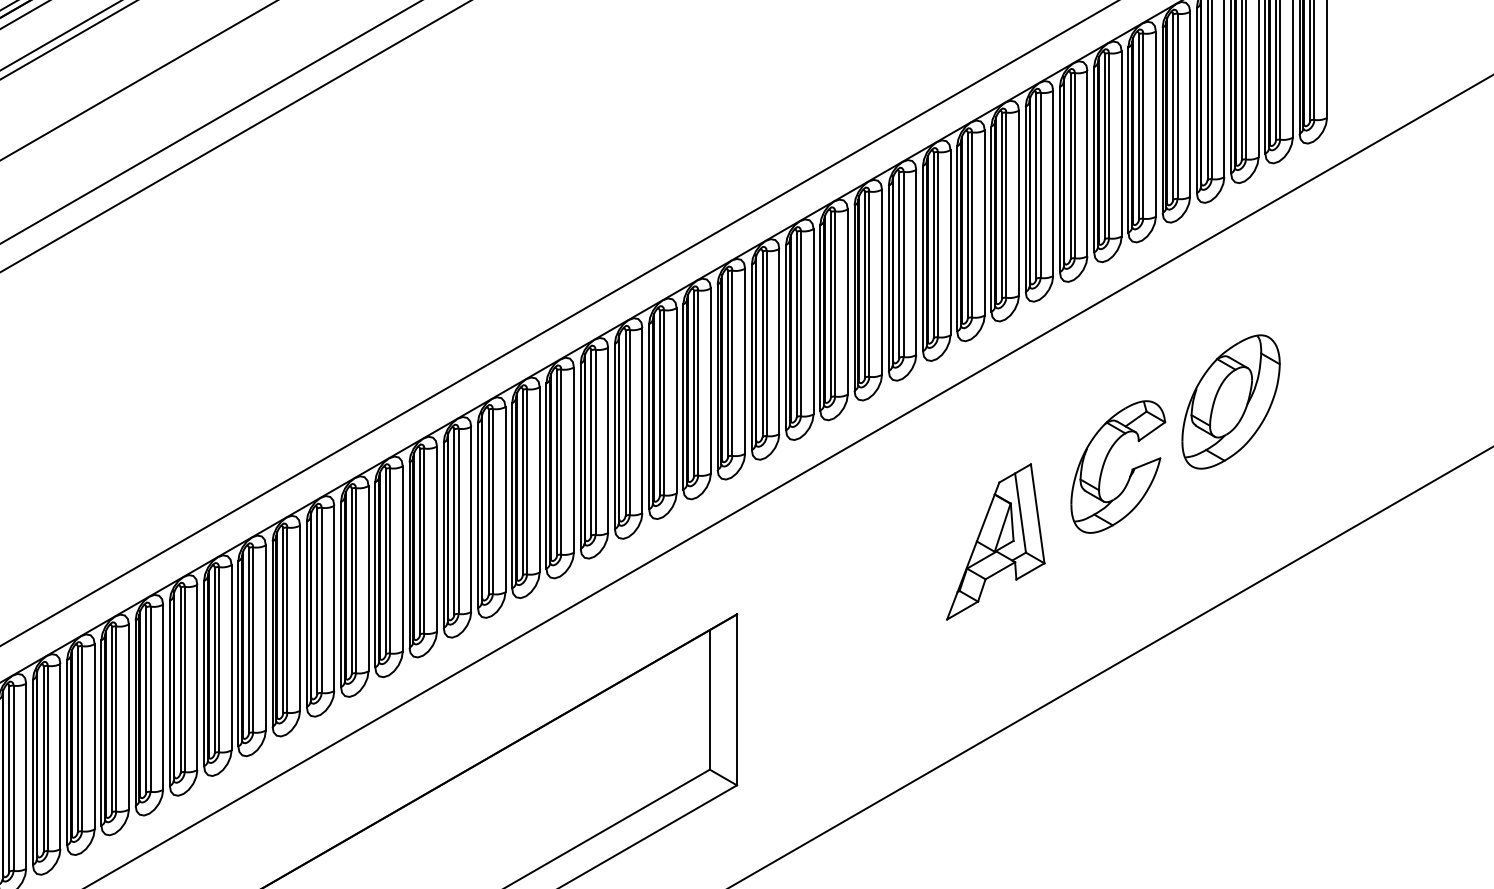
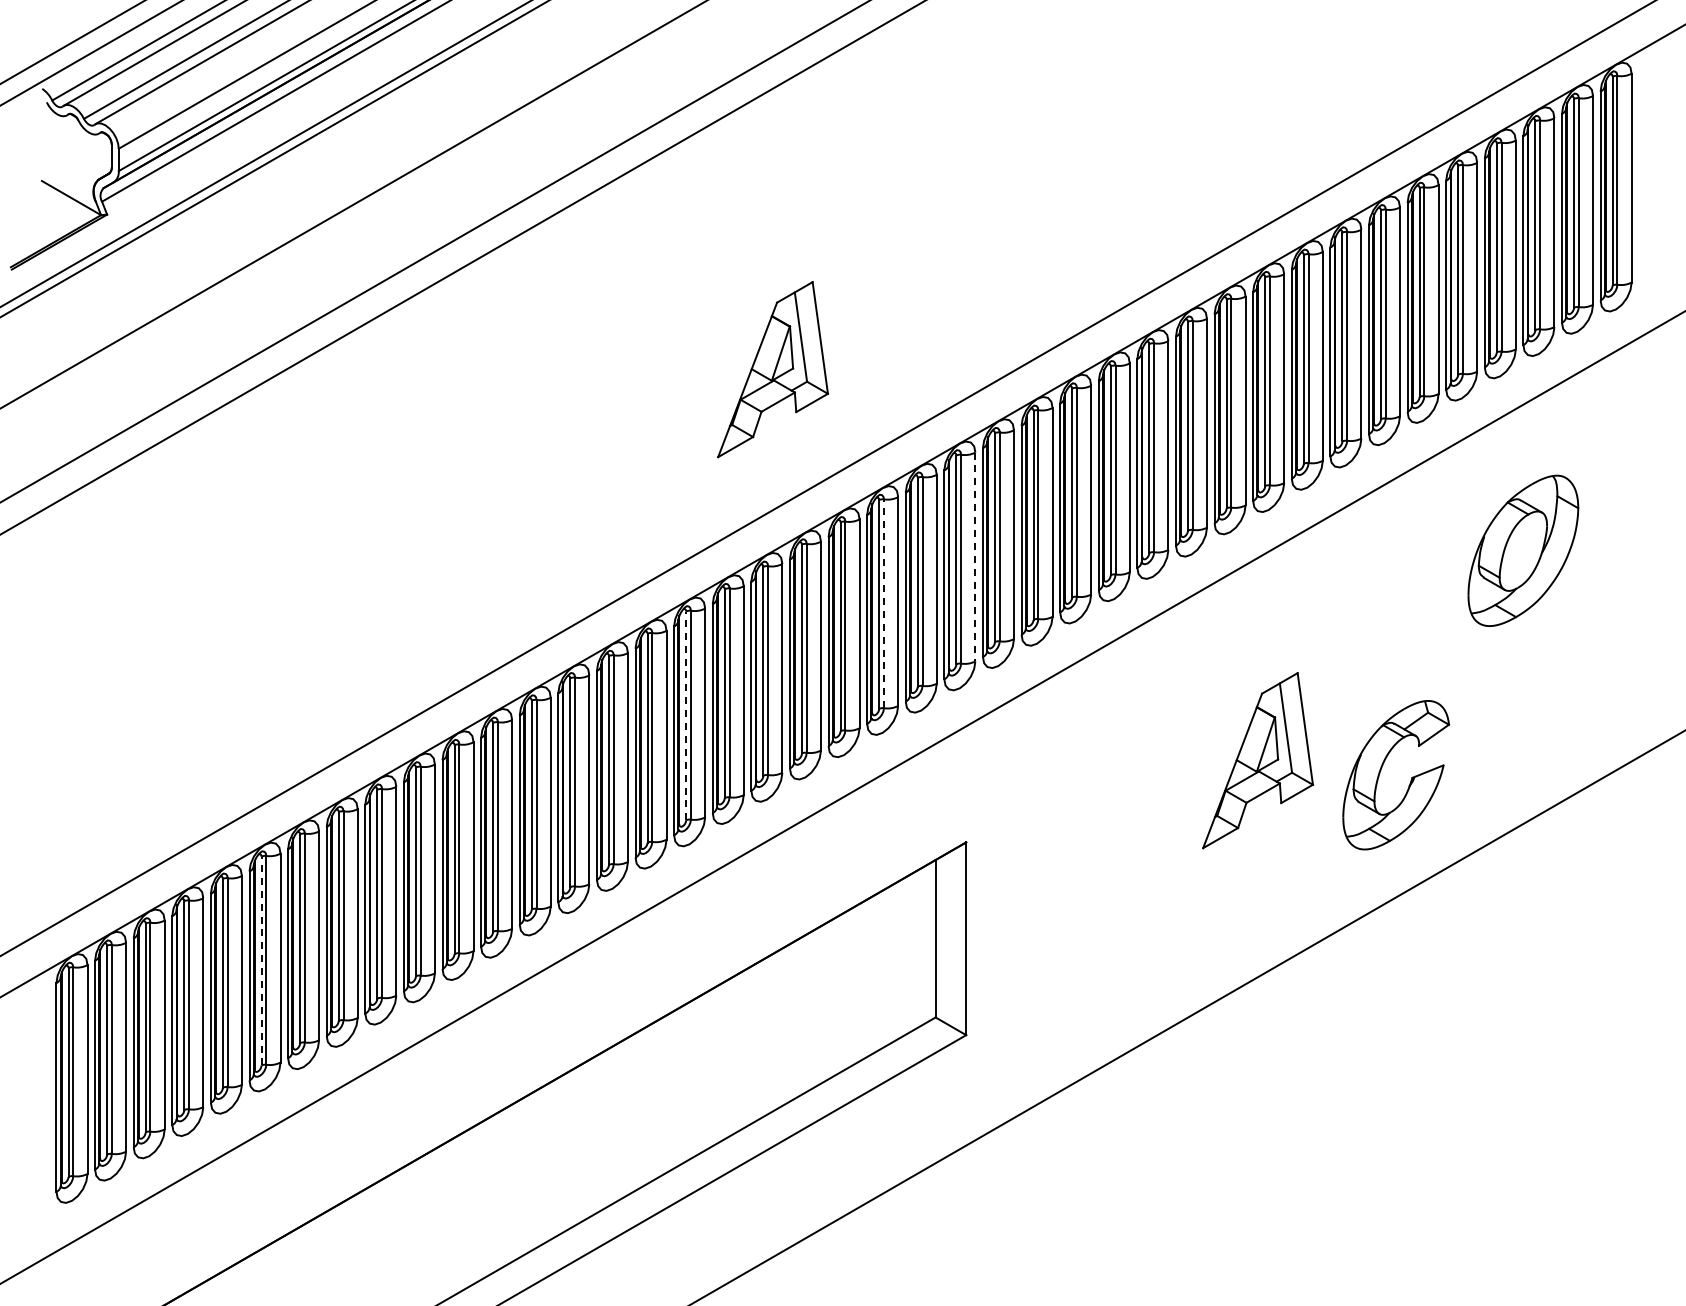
part: (566, 195) -> (773, 369), added
line: (745, 361) -> (975, 557), solid -> dashed
part: (1231, 401) -> (1523, 550), moved
line: (663, 402) -> (883, 603), solid -> dashed
part: (1130, 471) -> (1410, 780), moved
line: (488, 501) -> (686, 715), solid -> dashed
line: (112, 719) -> (261, 960), solid -> dashed

